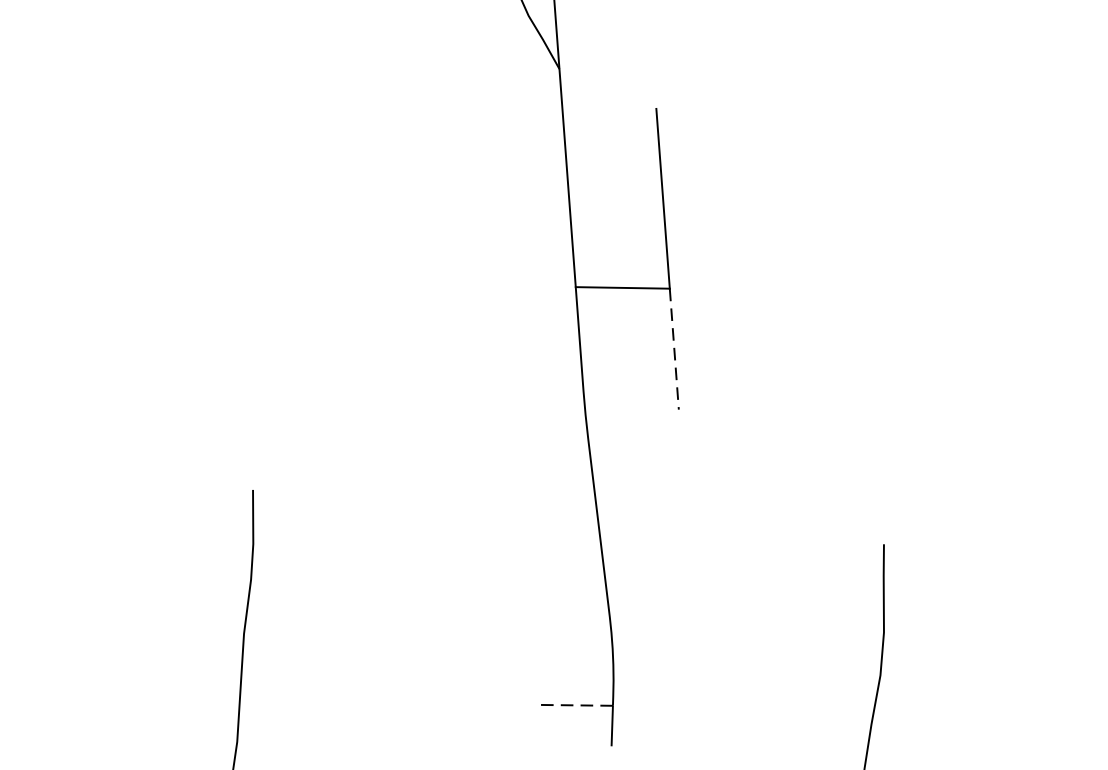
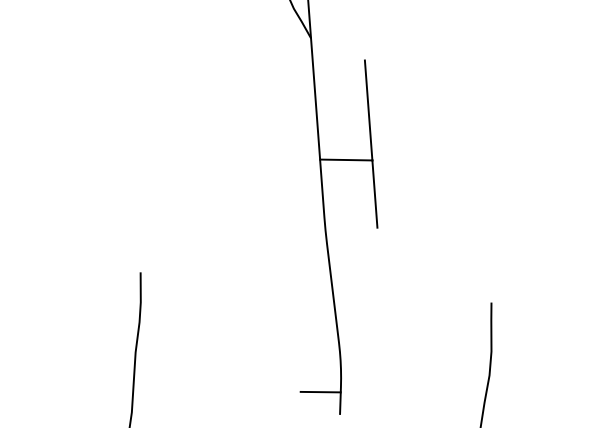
line: (673, 349) -> (374, 194), dashed -> solid
line: (576, 706) -> (320, 392), dashed -> solid

